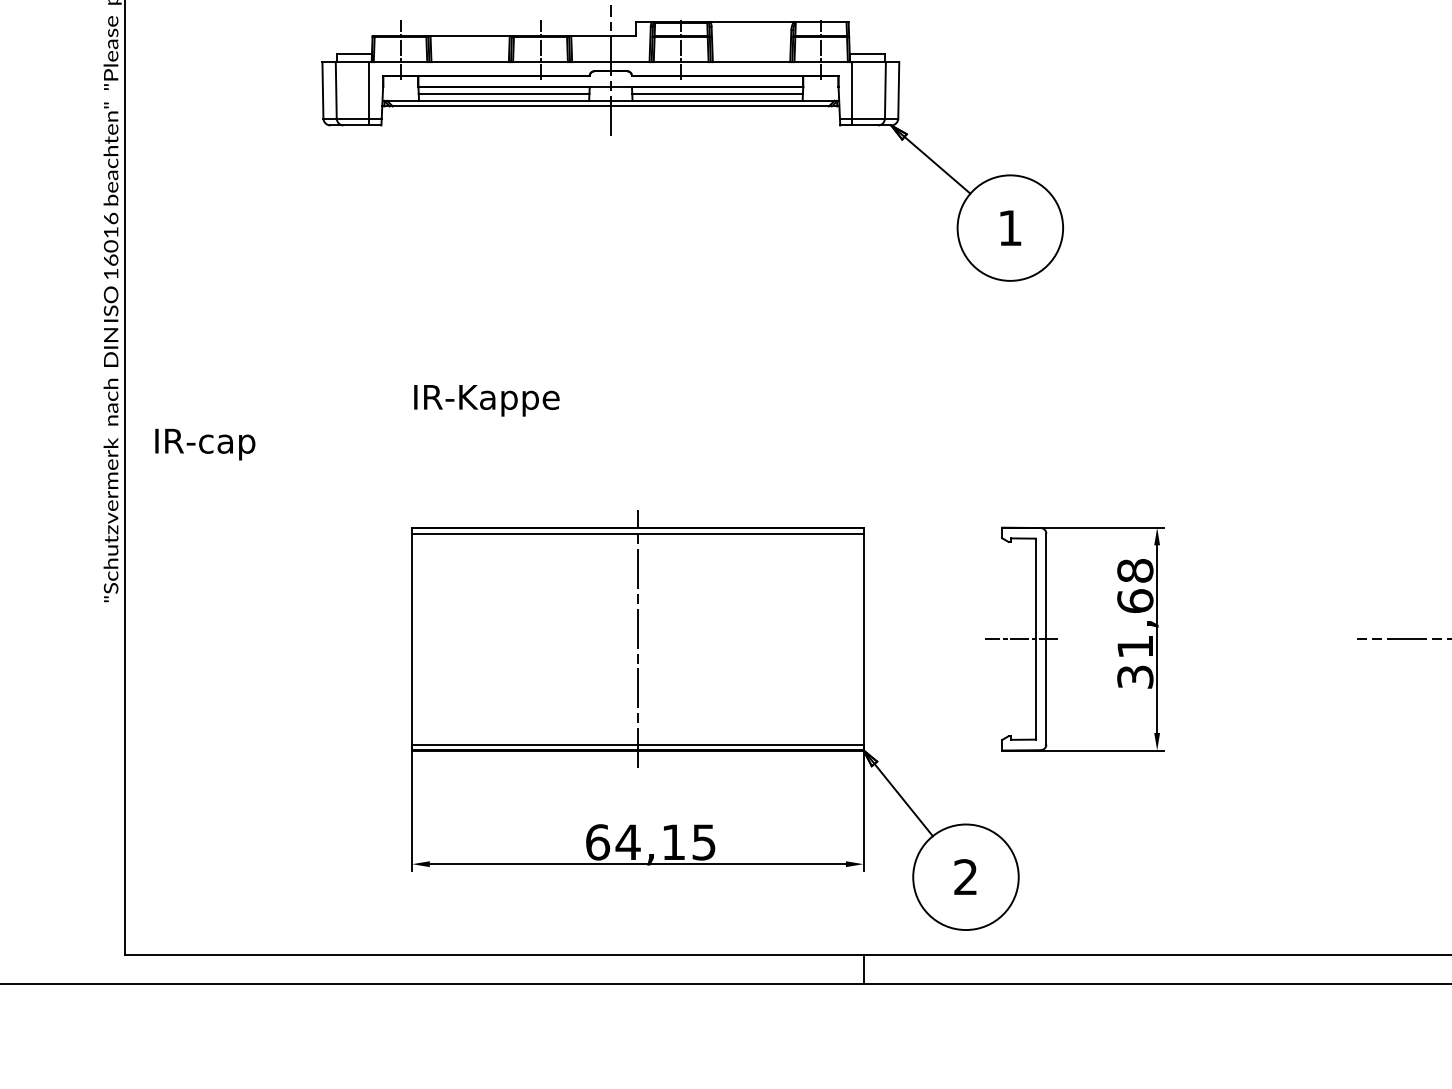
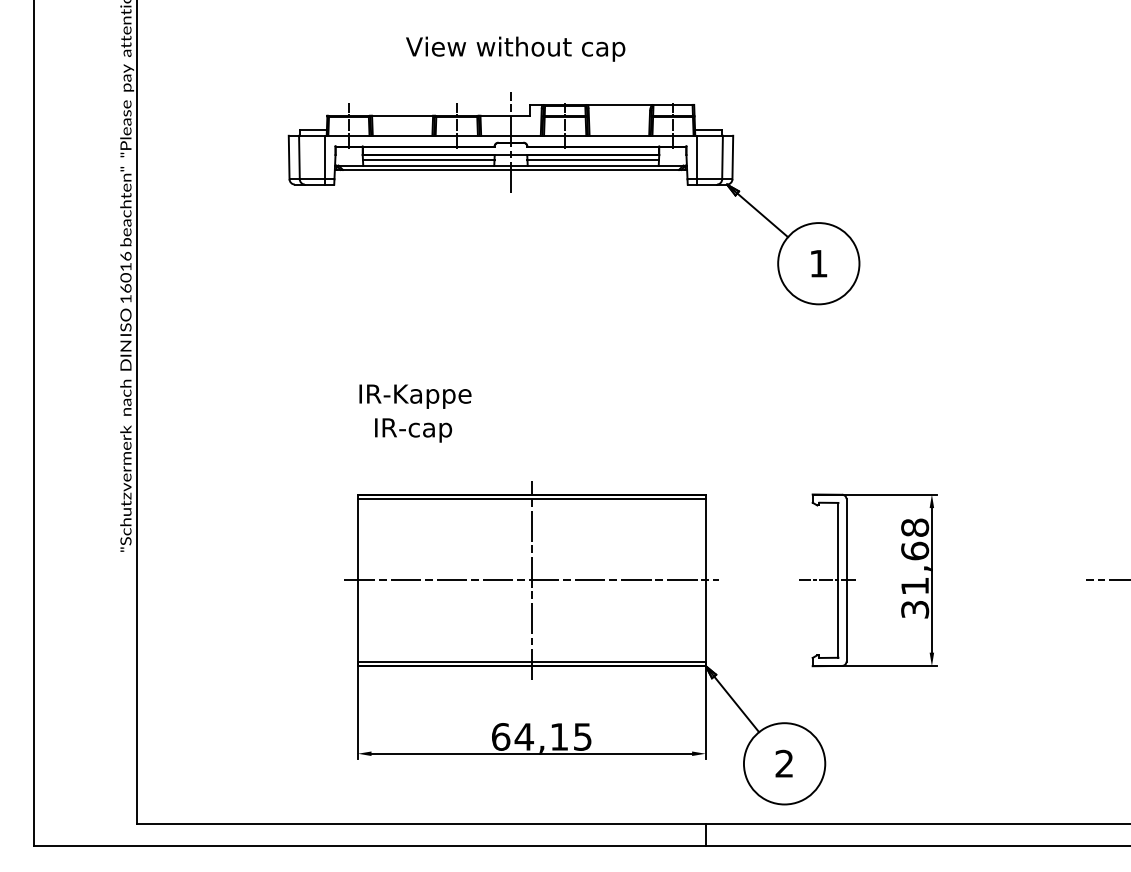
text: (205, 444) -> (413, 430), moved
line: (637, 639) -> (531, 580), added

